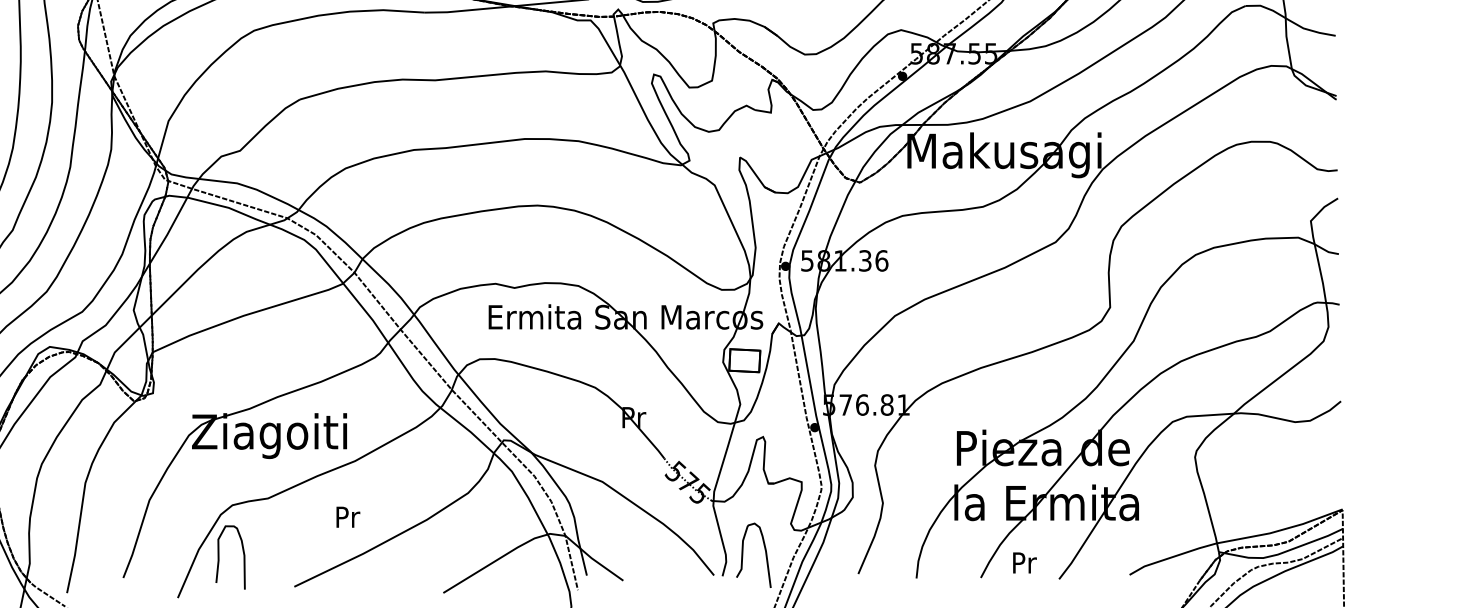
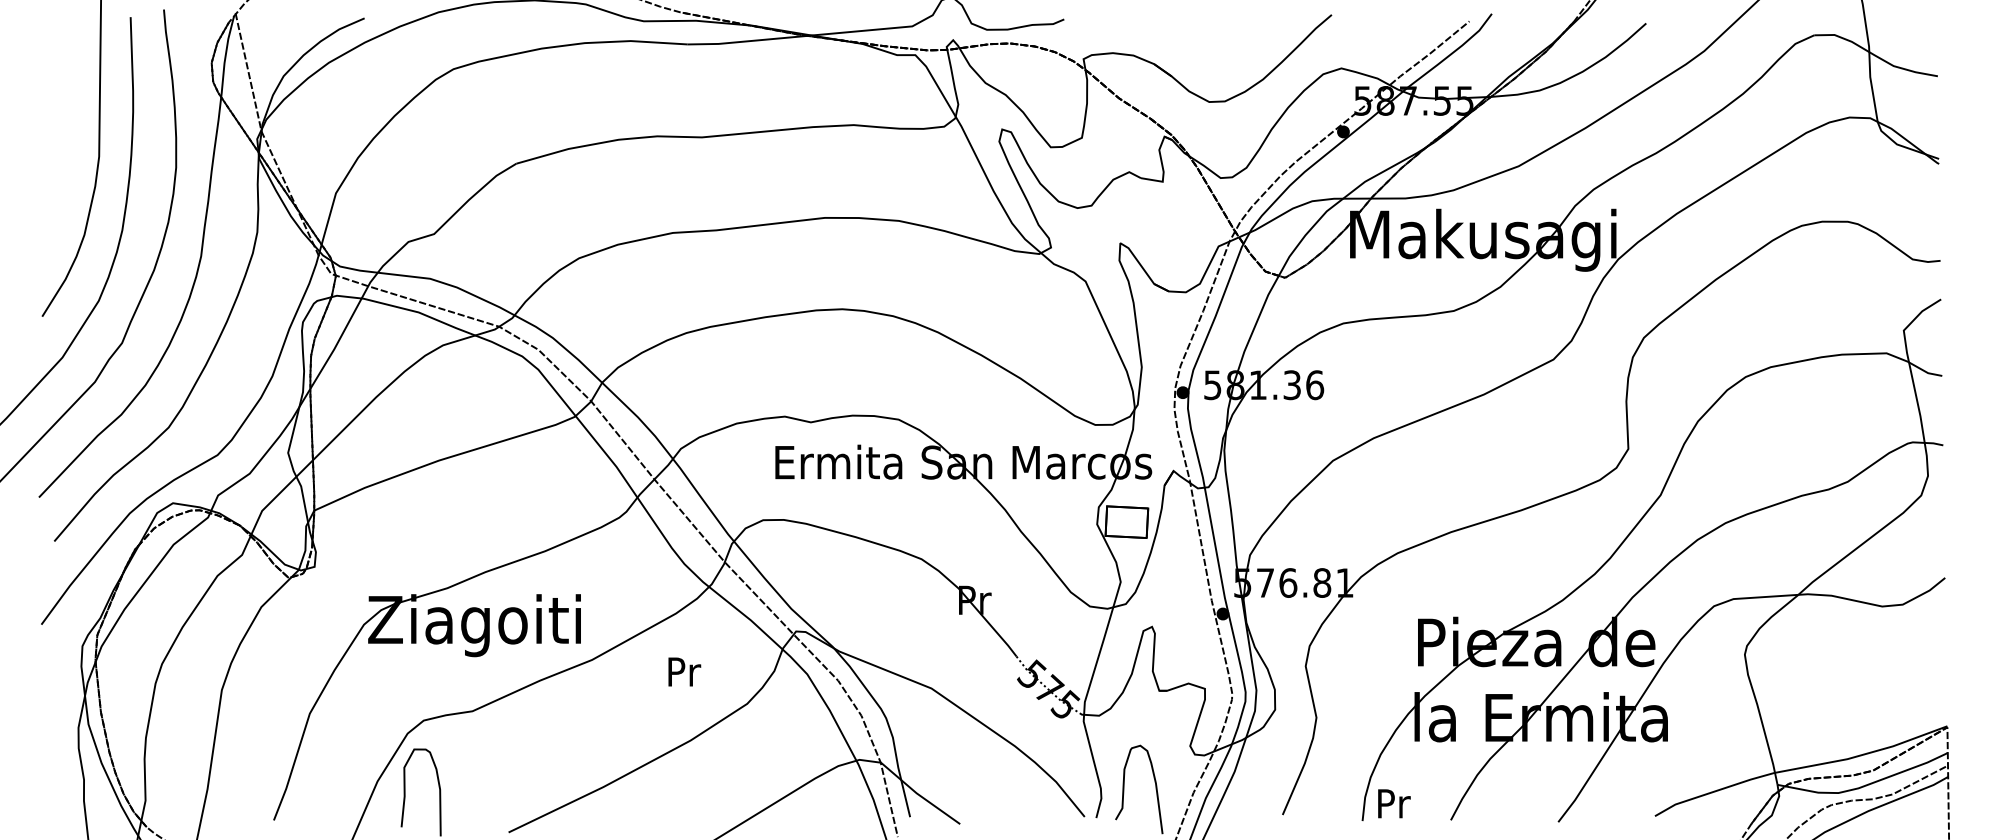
text: (348, 516) -> (684, 671), moved
text: (1025, 562) -> (1394, 803), moved

